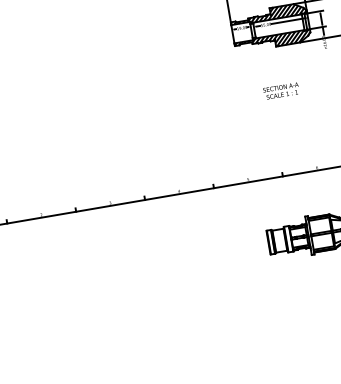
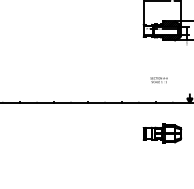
text: (280, 91) -> (158, 80), moved

